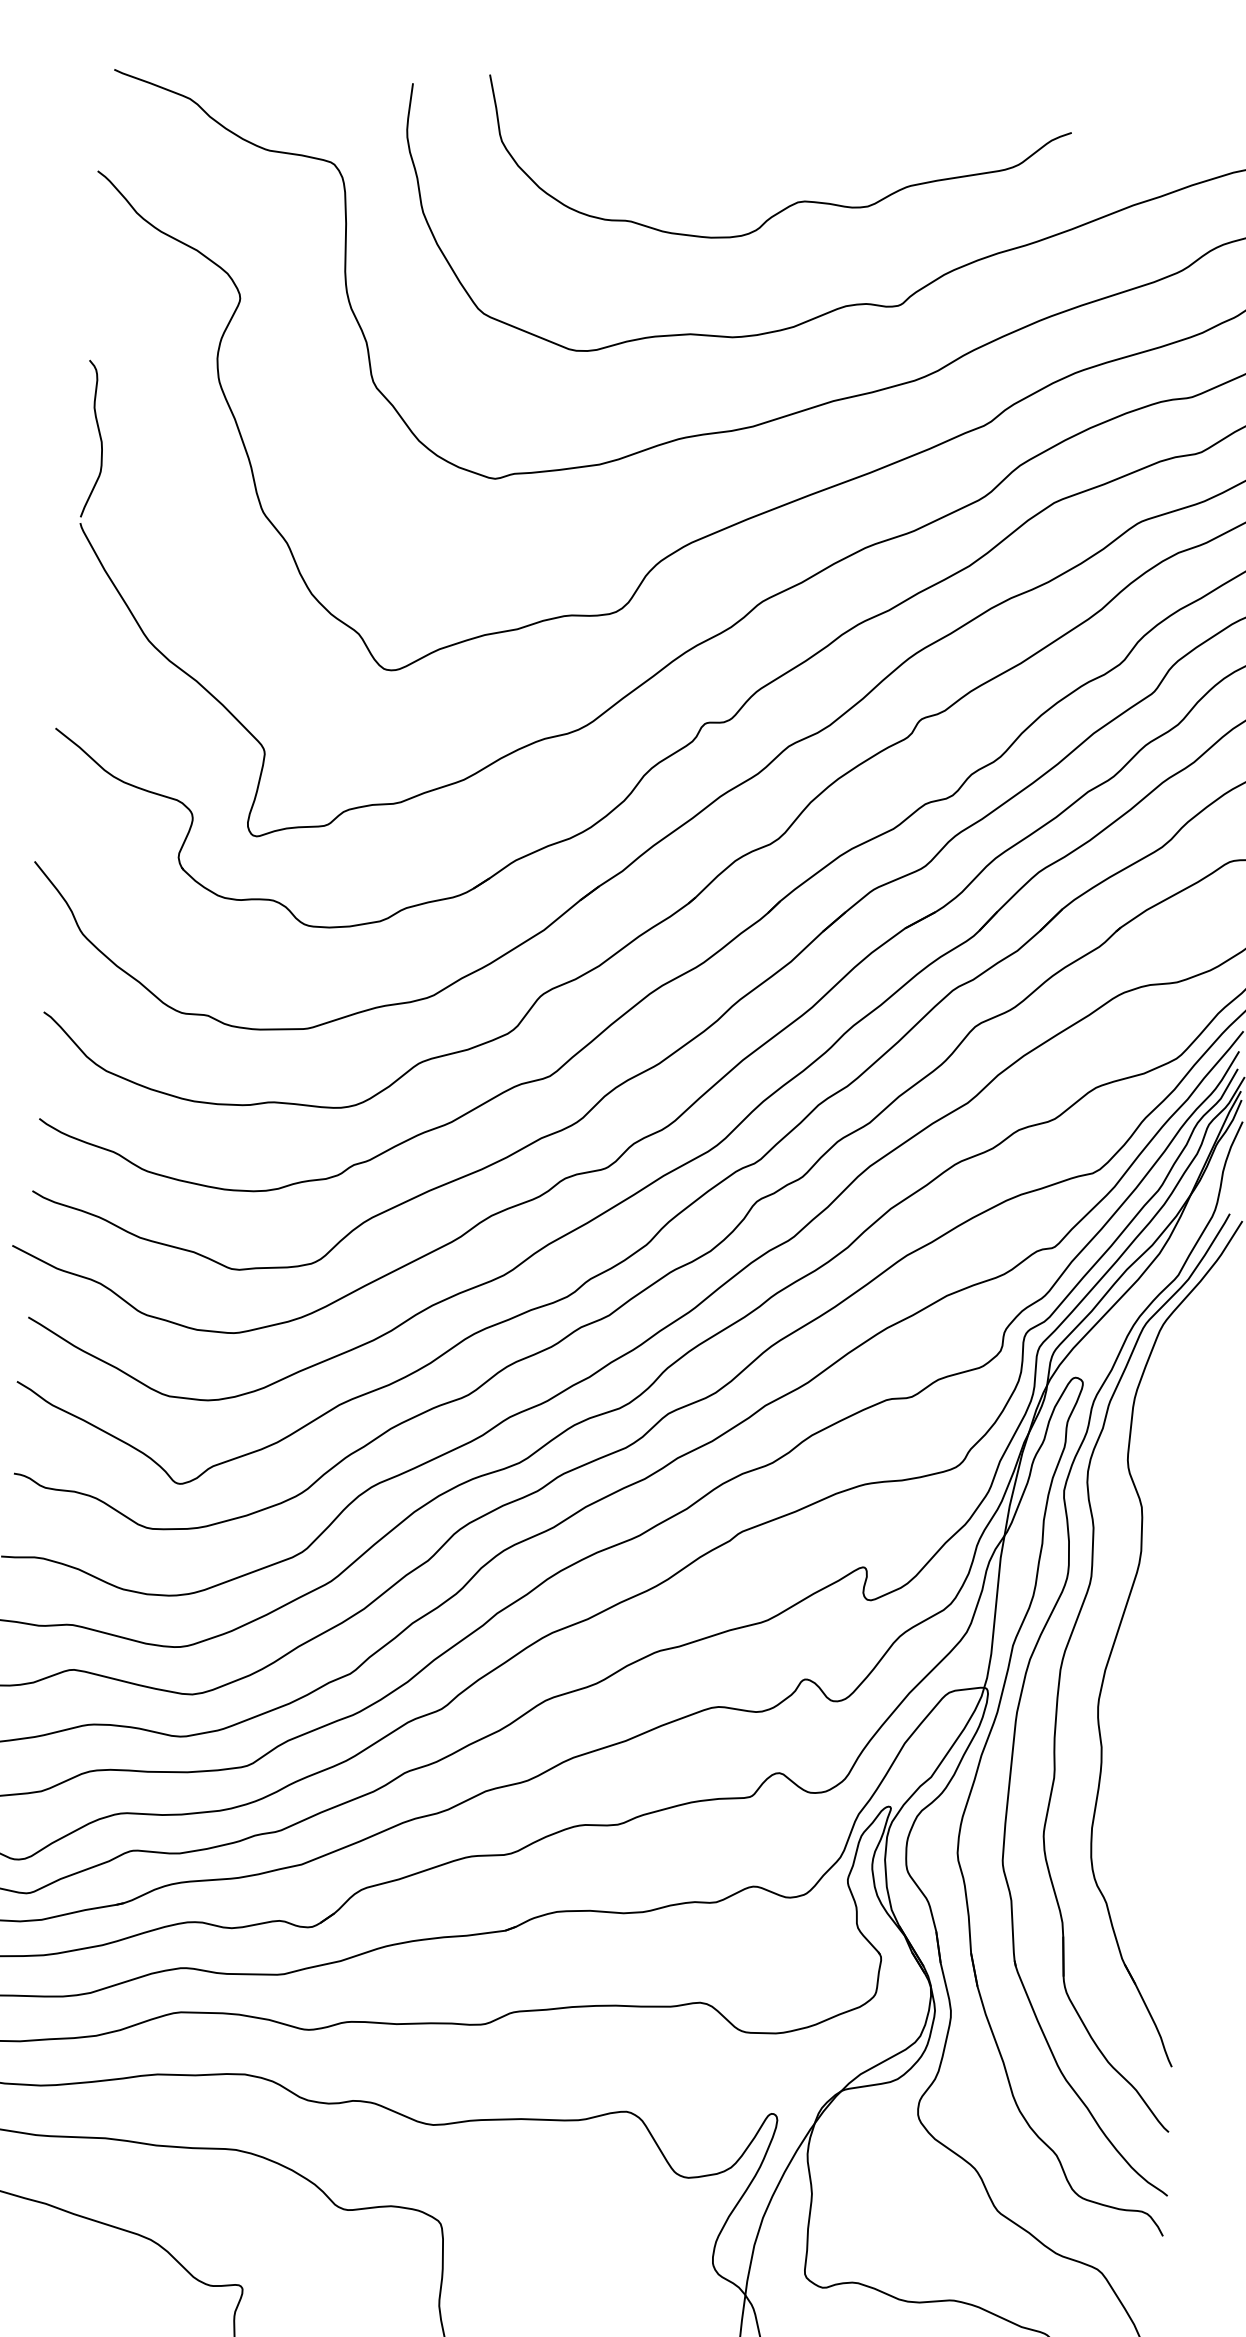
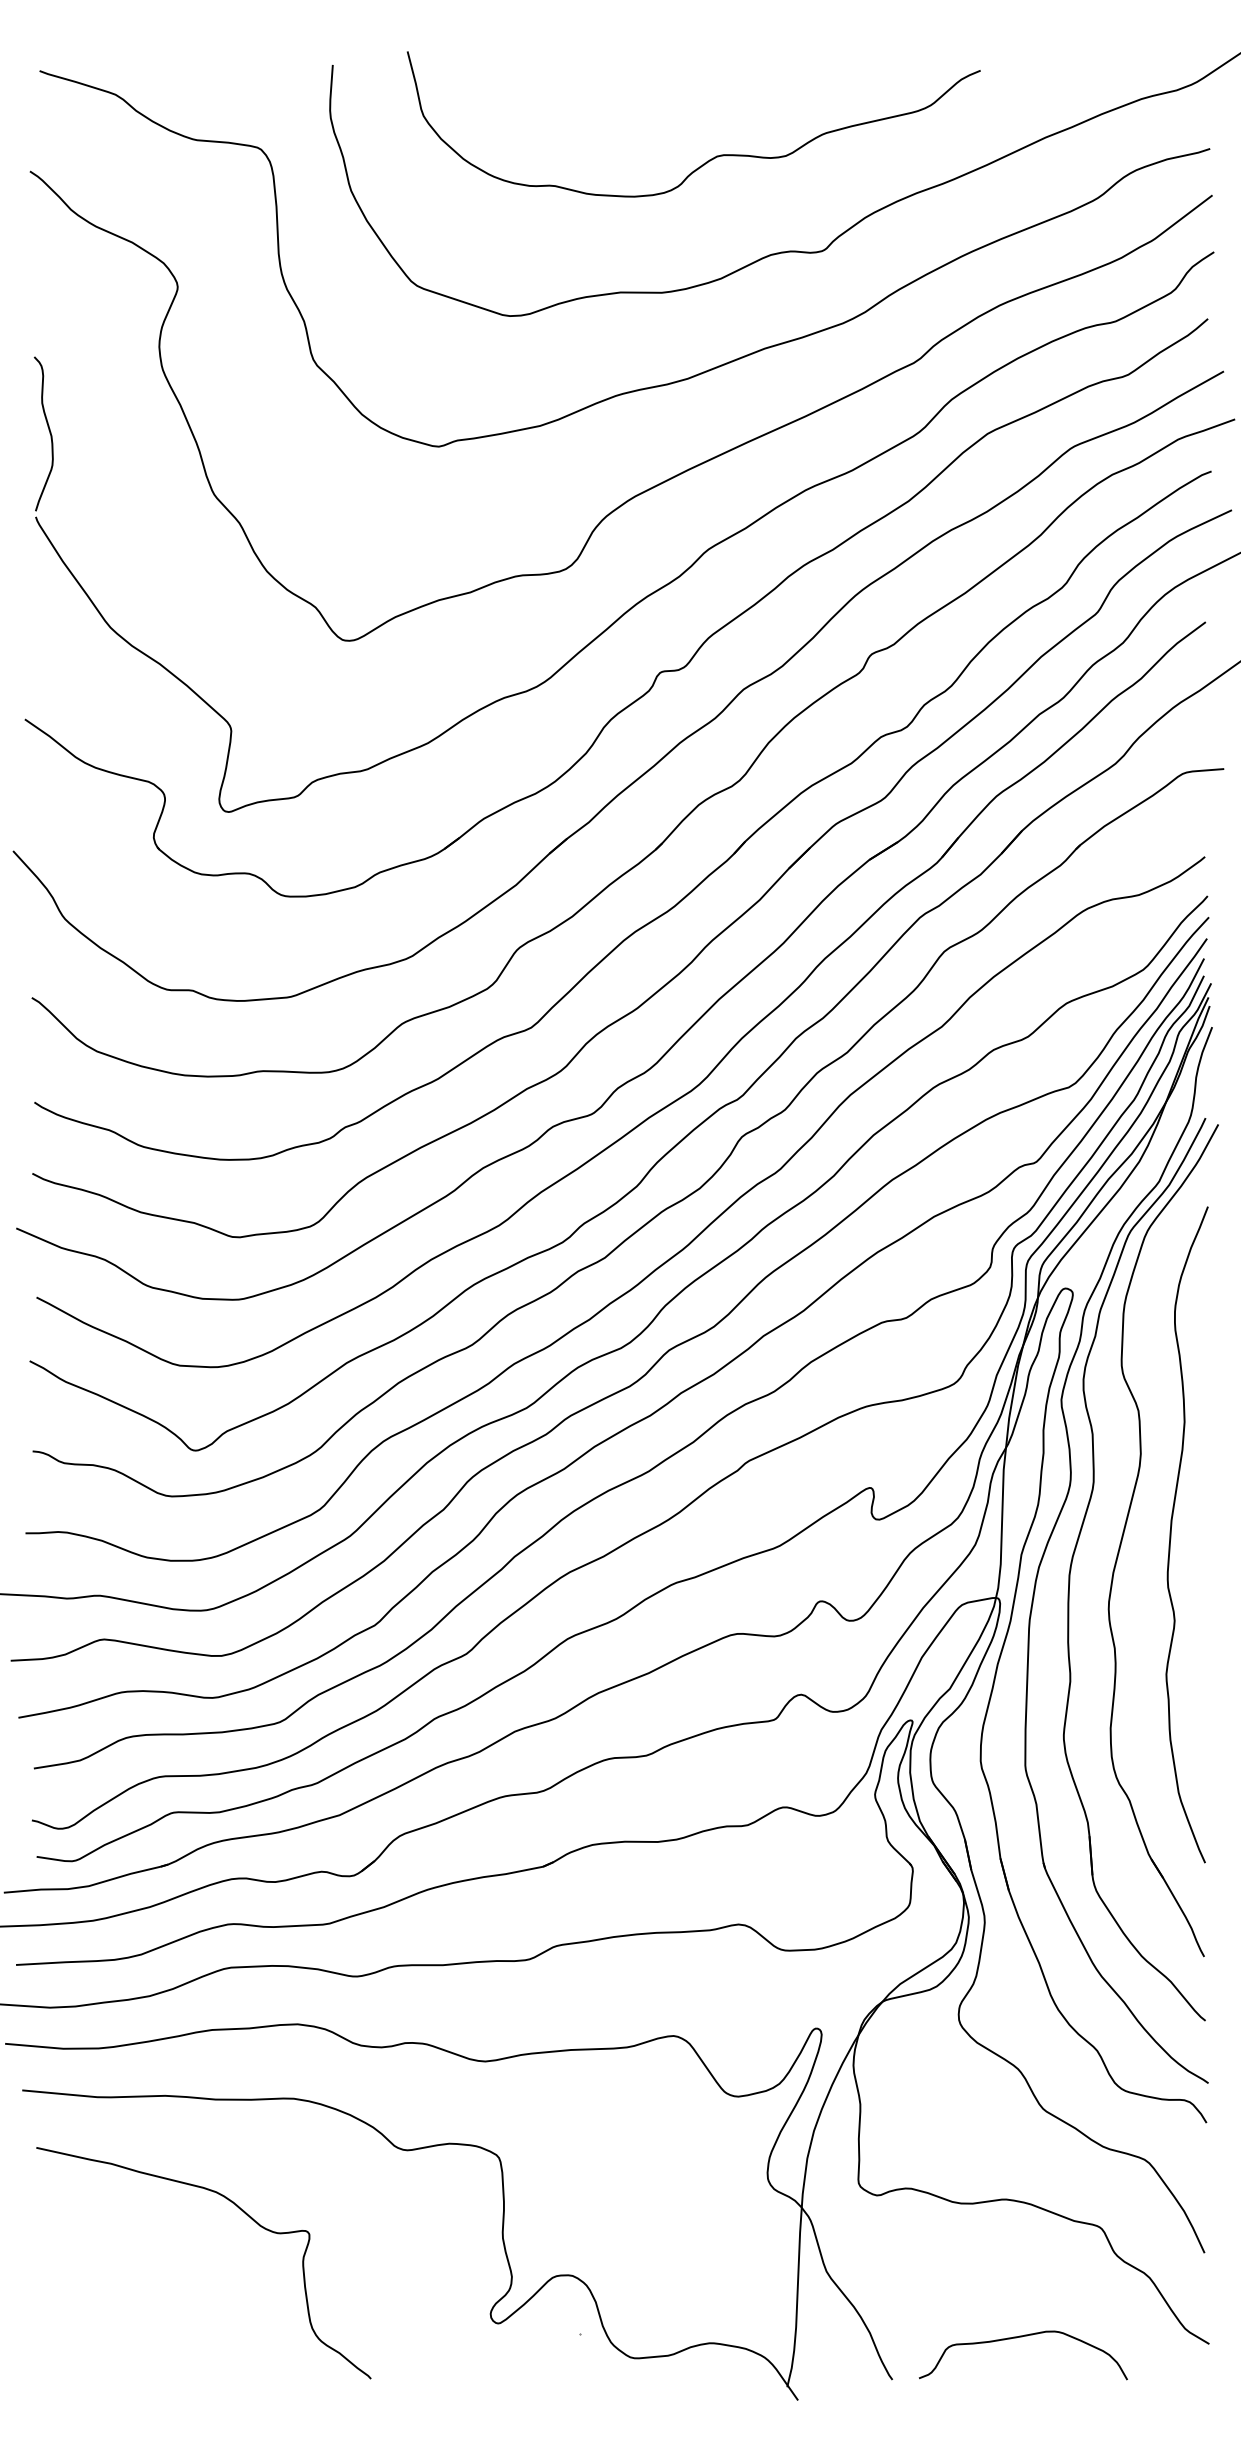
curve: (1167, 1635) -> (1171, 1534), added

